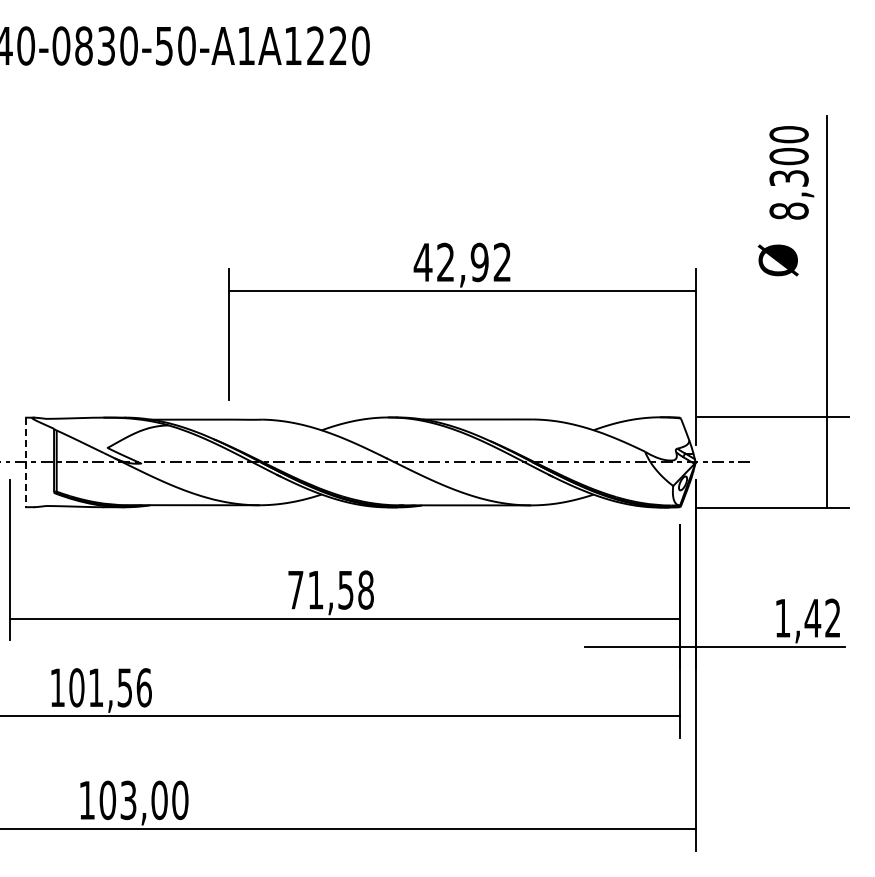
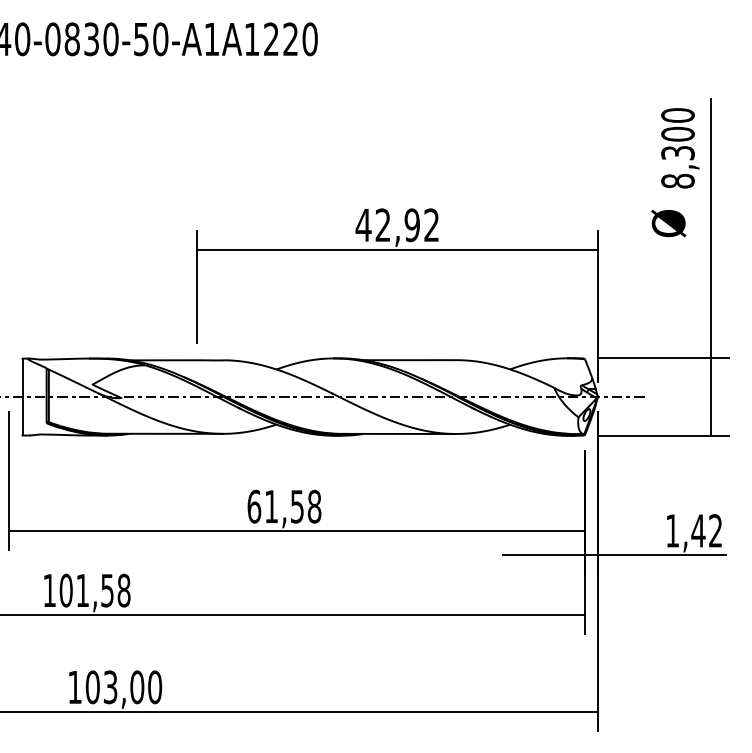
line: (26, 462) -> (22, 397), dashed -> solid
text: (295, 589) -> (254, 506), 71,58 -> 61,58
text: (143, 687) -> (123, 590), 101,56 -> 101,58

